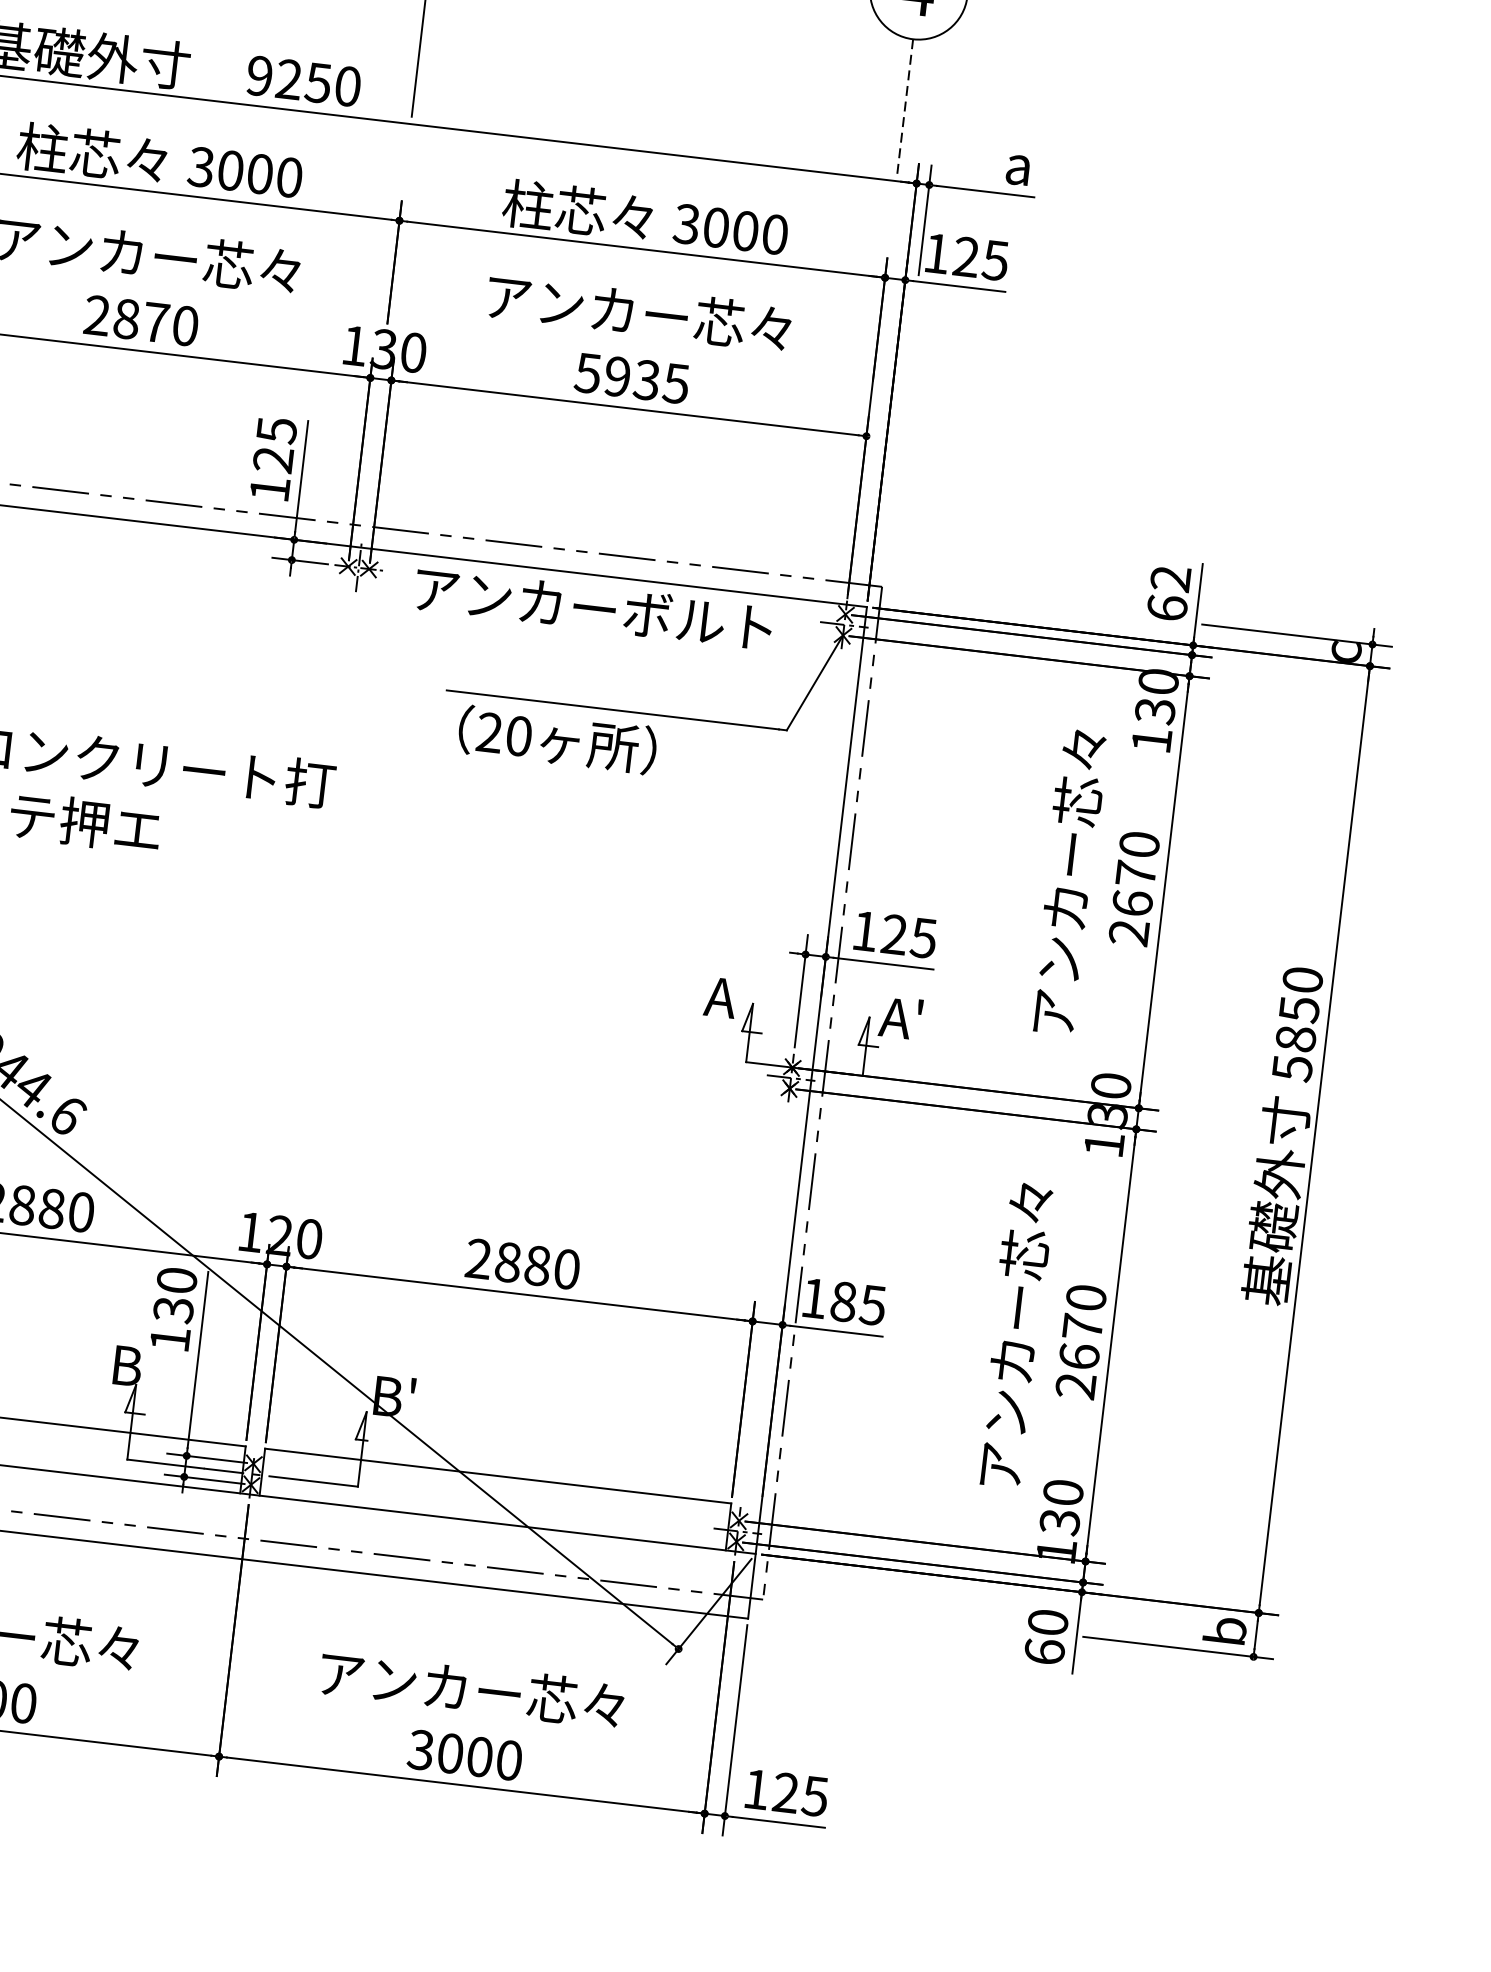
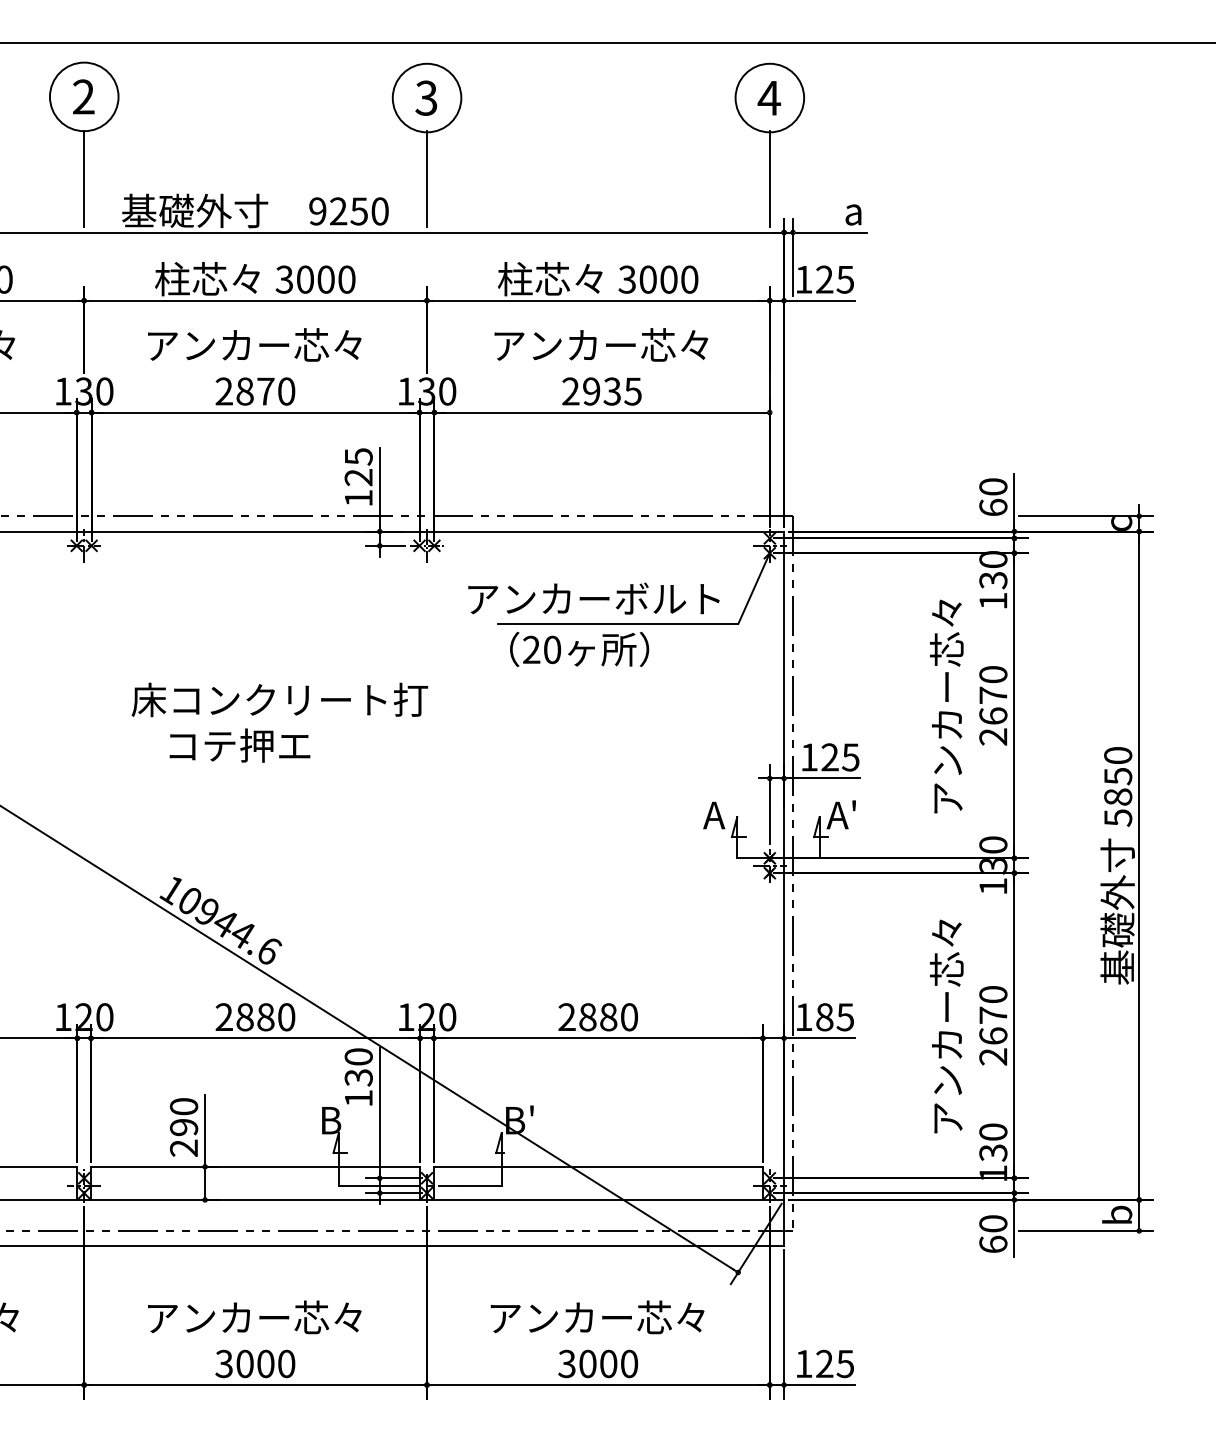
line: (905, 104) -> (769, 178), dashed -> solid
text: (587, 373) -> (570, 391), 5935 -> 2935
text: (1171, 578) -> (993, 486), 62 -> 60
text: (593, 607) -> (593, 598), moved

